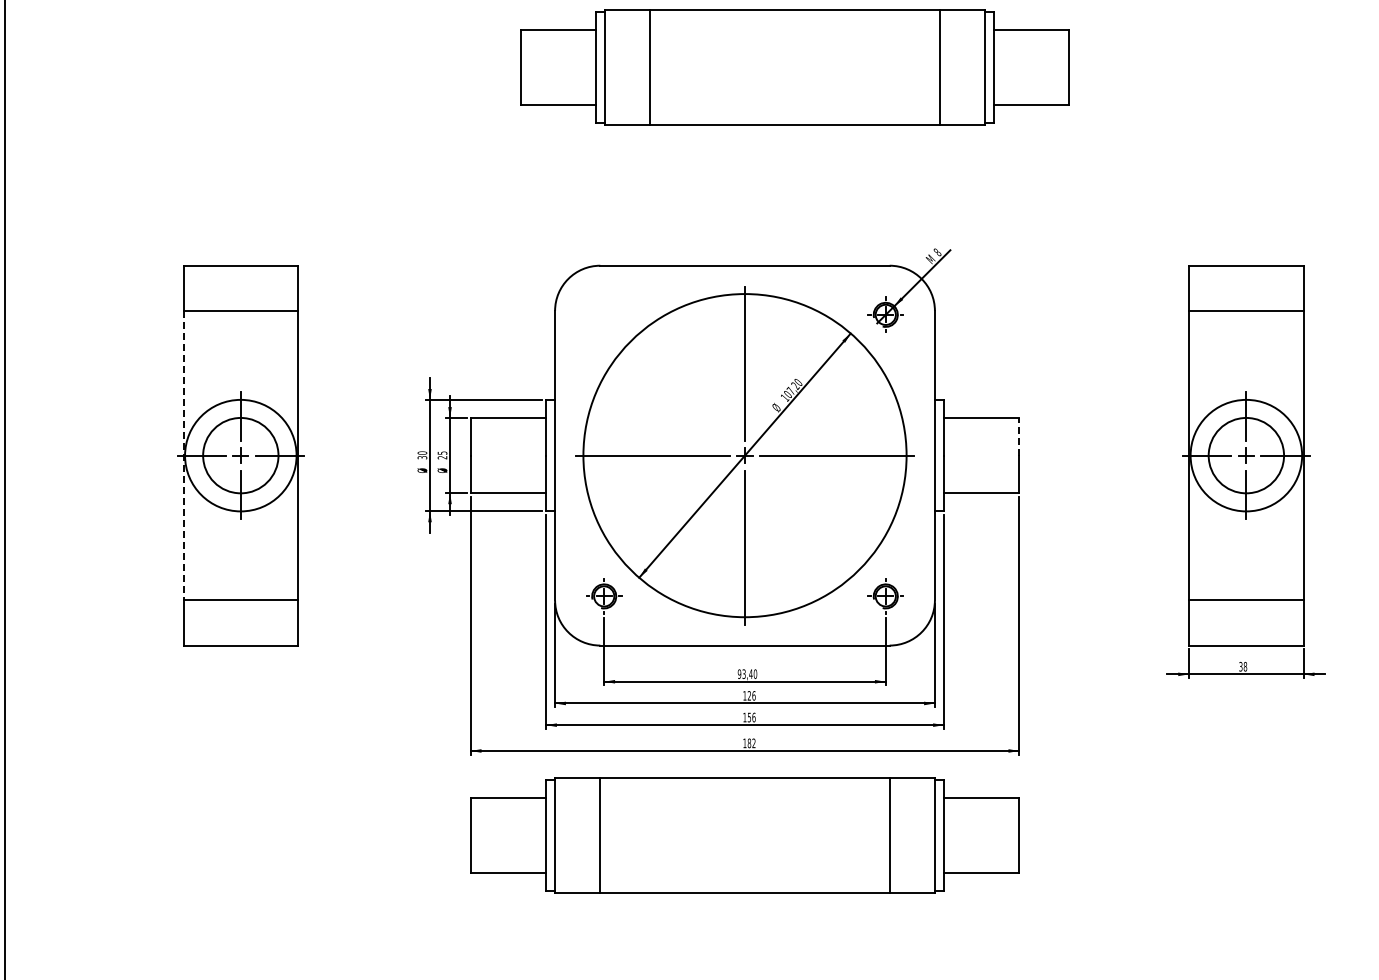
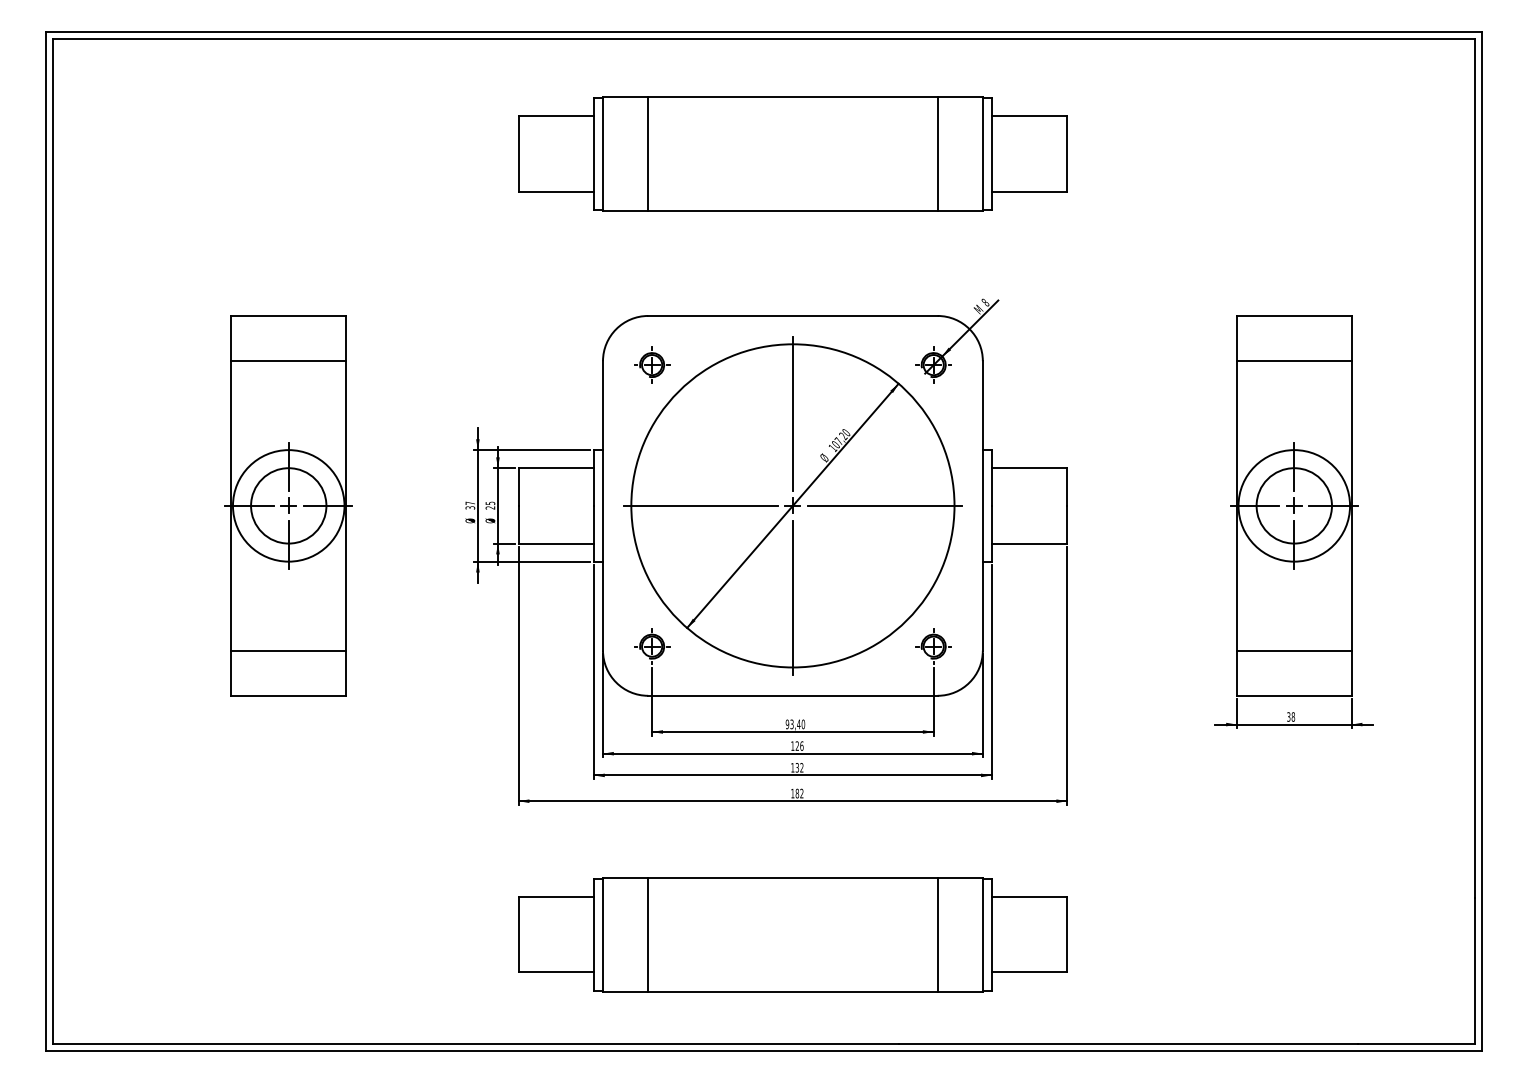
part: (794, 67) -> (792, 153), moved
part: (604, 314) -> (652, 364), added
line: (1019, 437) -> (1067, 487), dashed -> solid
text: (422, 453) -> (470, 503), 30 -> 37
line: (183, 455) -> (231, 505), dashed -> solid
text: (751, 717) -> (799, 767), 156 -> 132
part: (744, 835) -> (792, 934), moved

